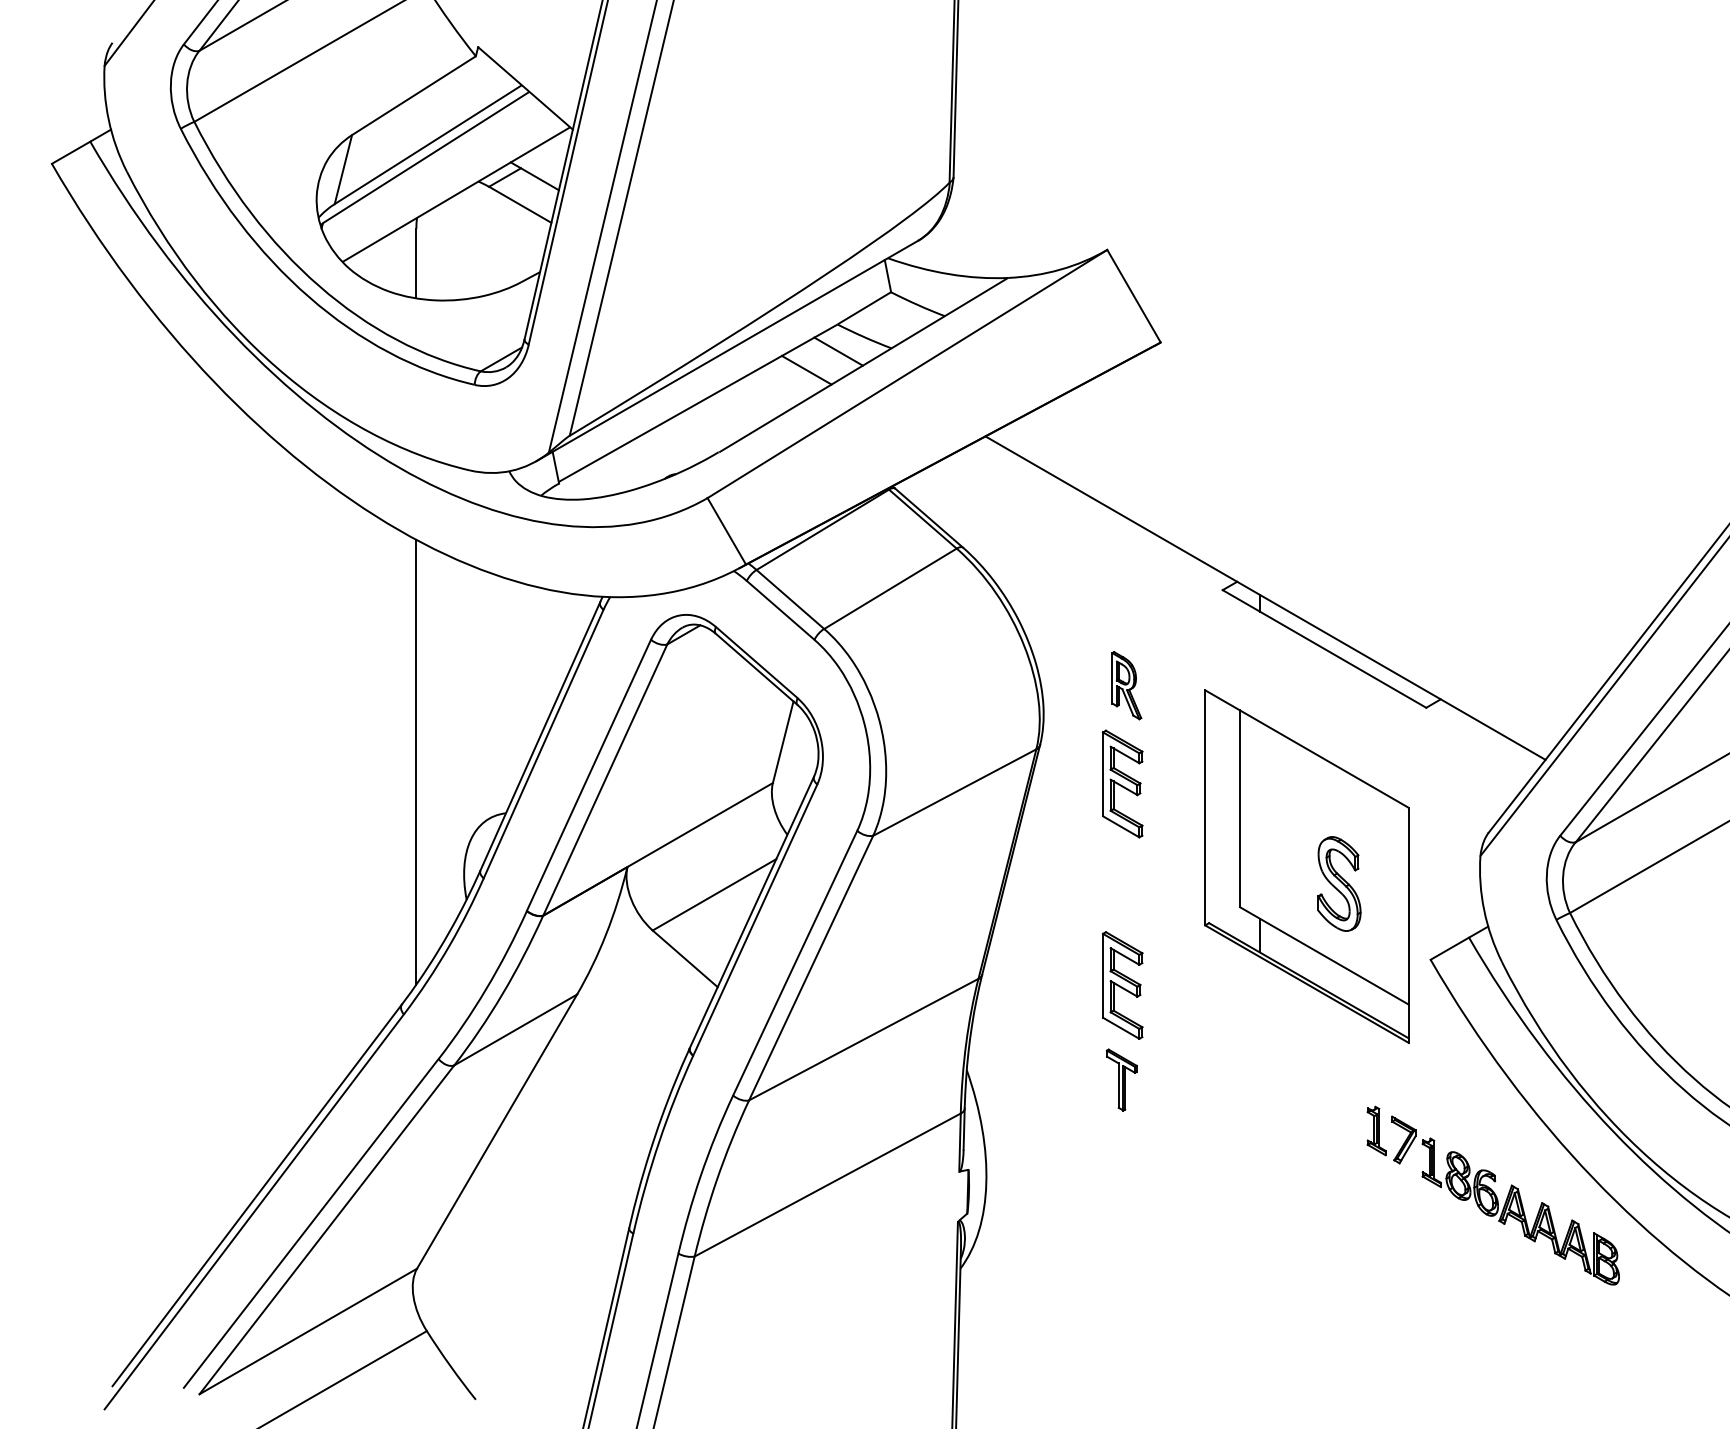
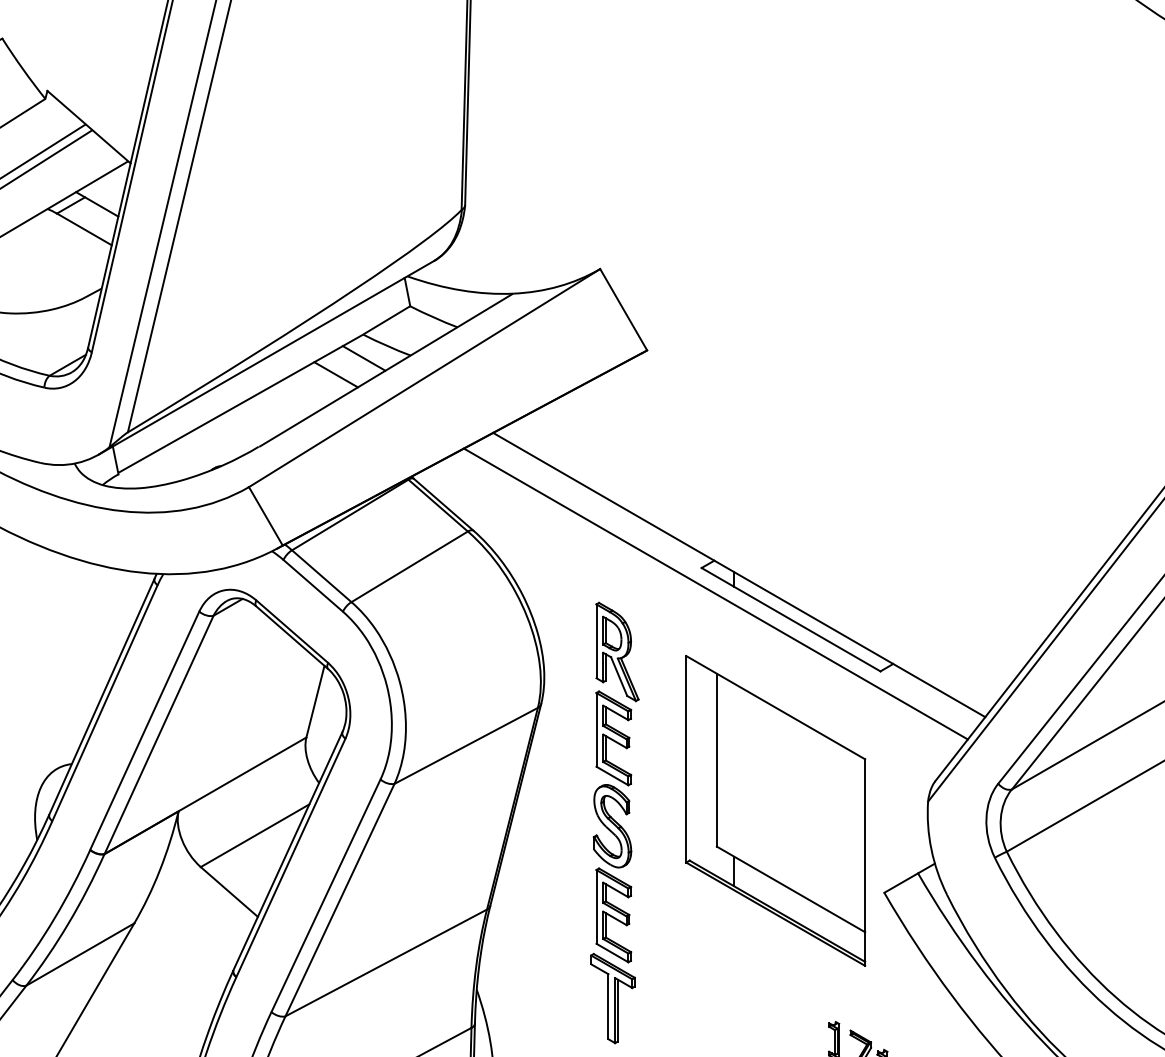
line: (1238, 619) -> (715, 593), added
part: (1126, 685) -> (617, 651), size x1.67
part: (1339, 883) -> (612, 825), moved
part: (1121, 1079) -> (612, 998), size x1.67

